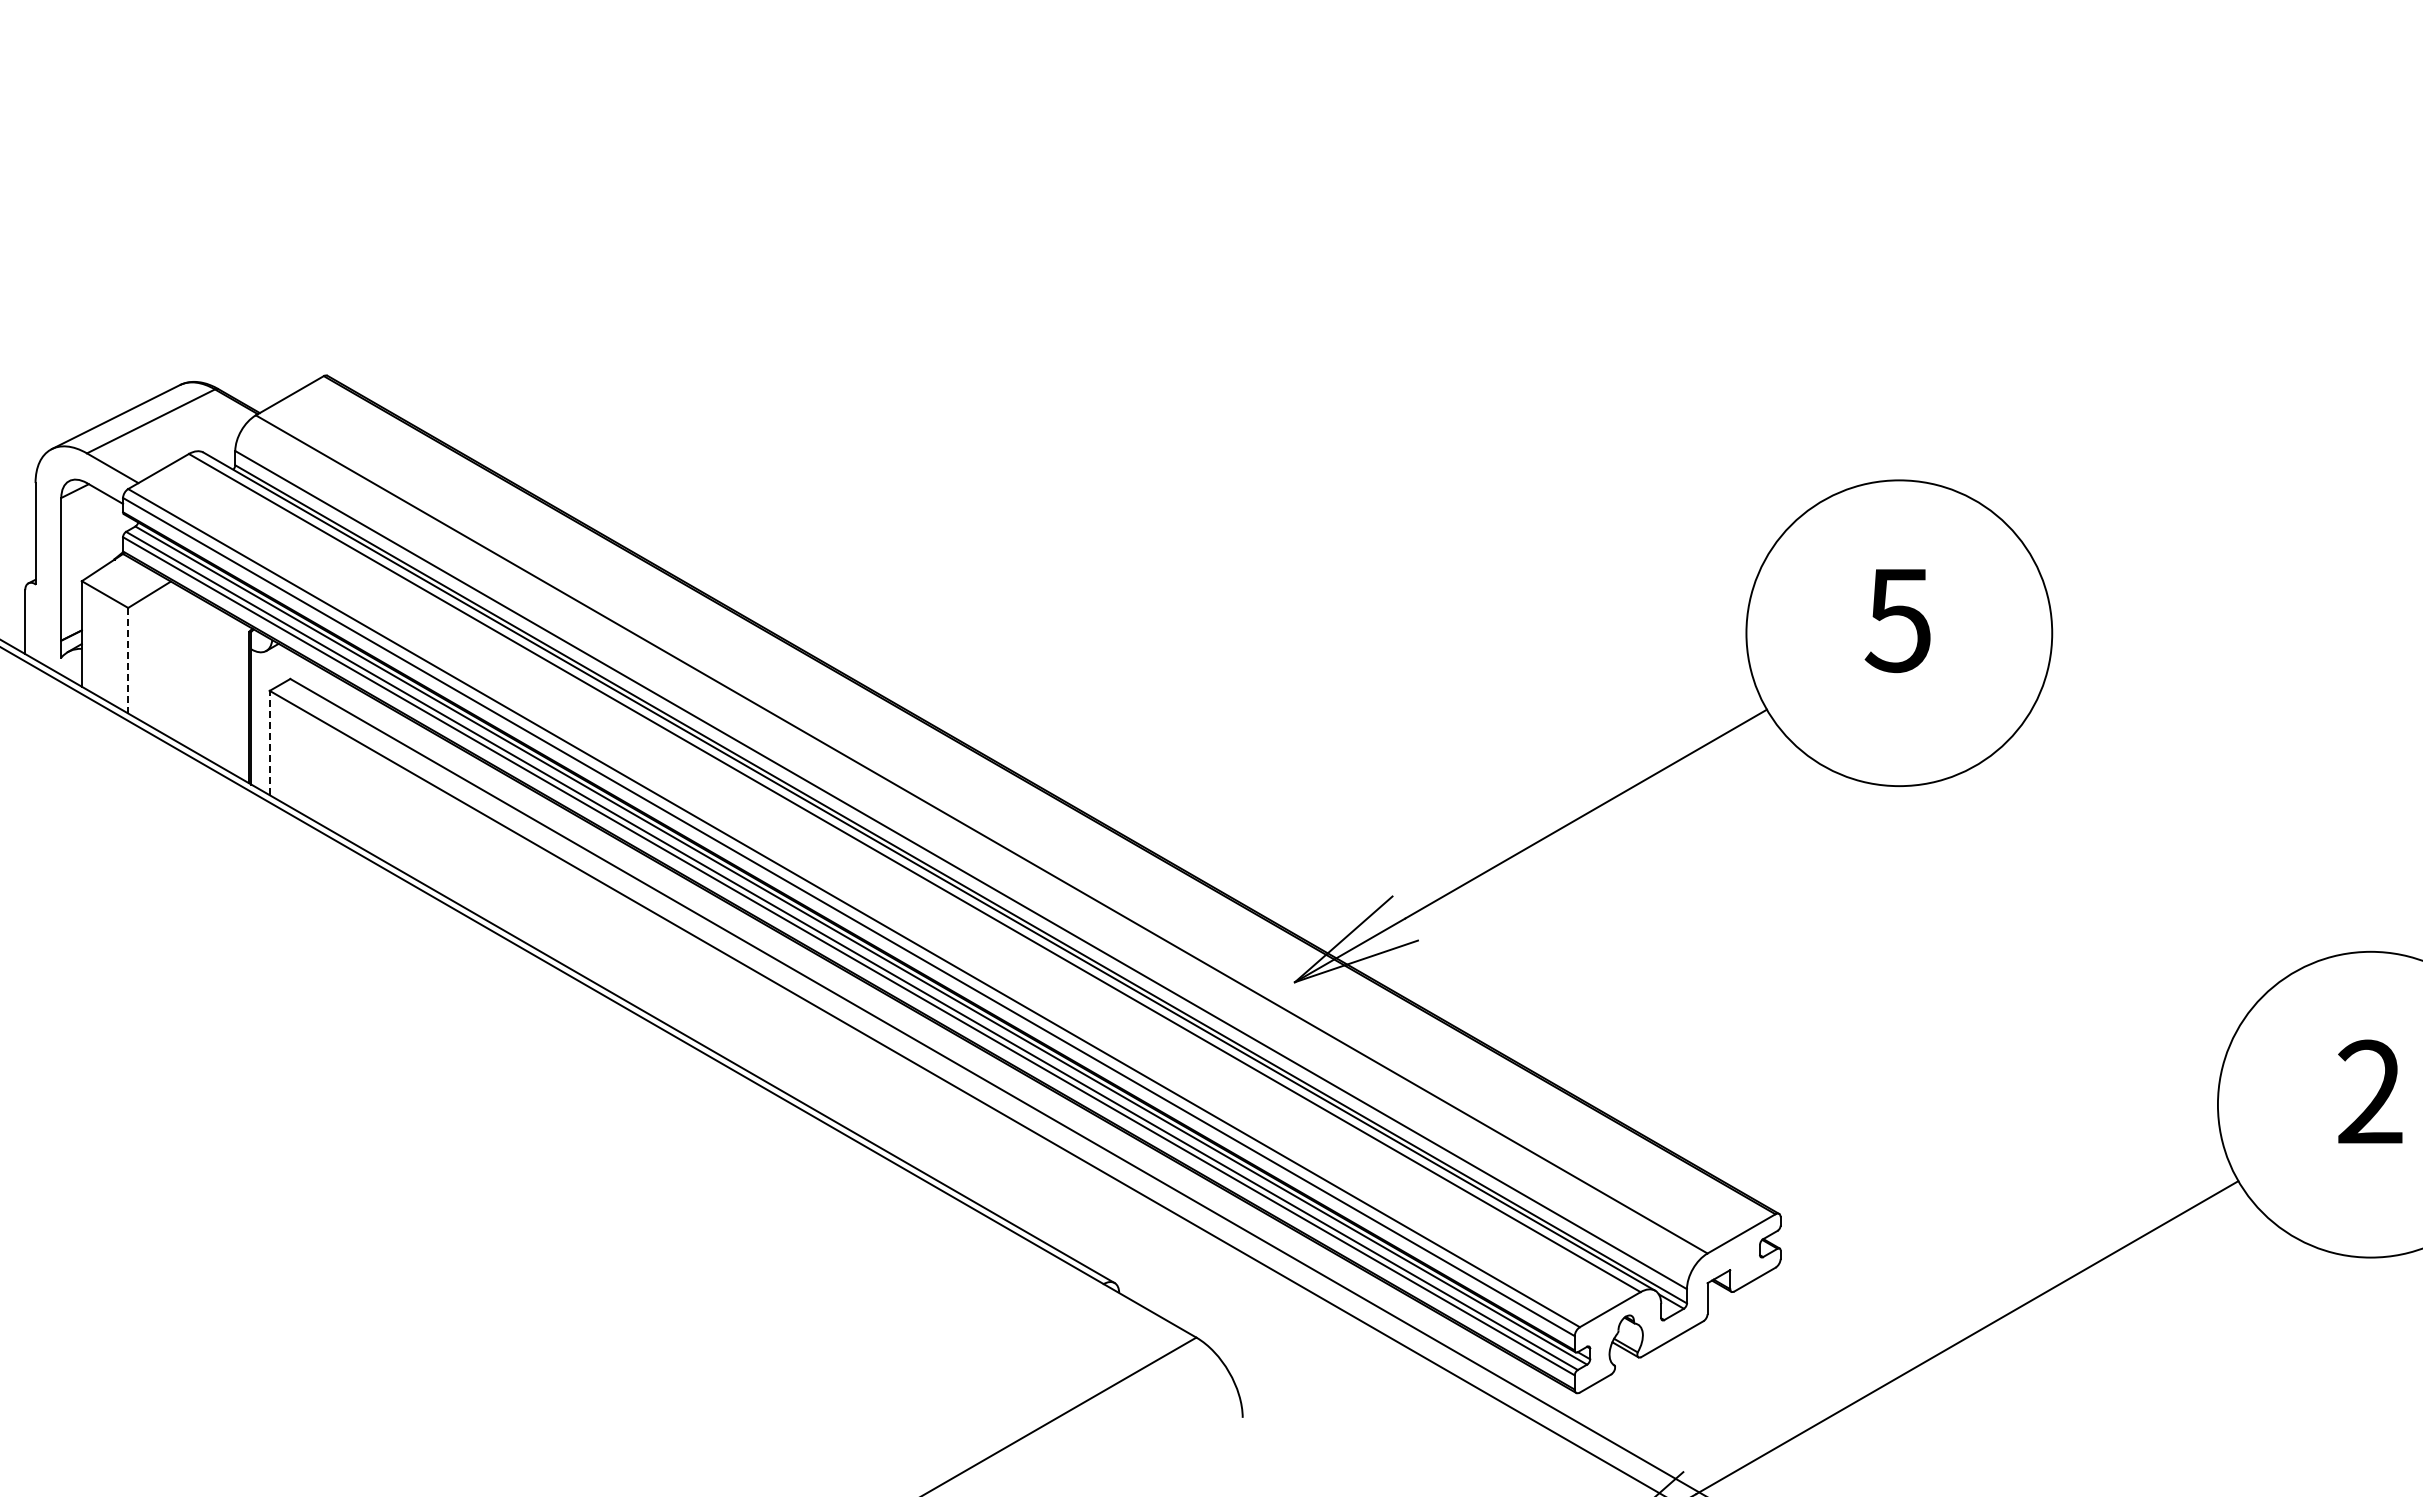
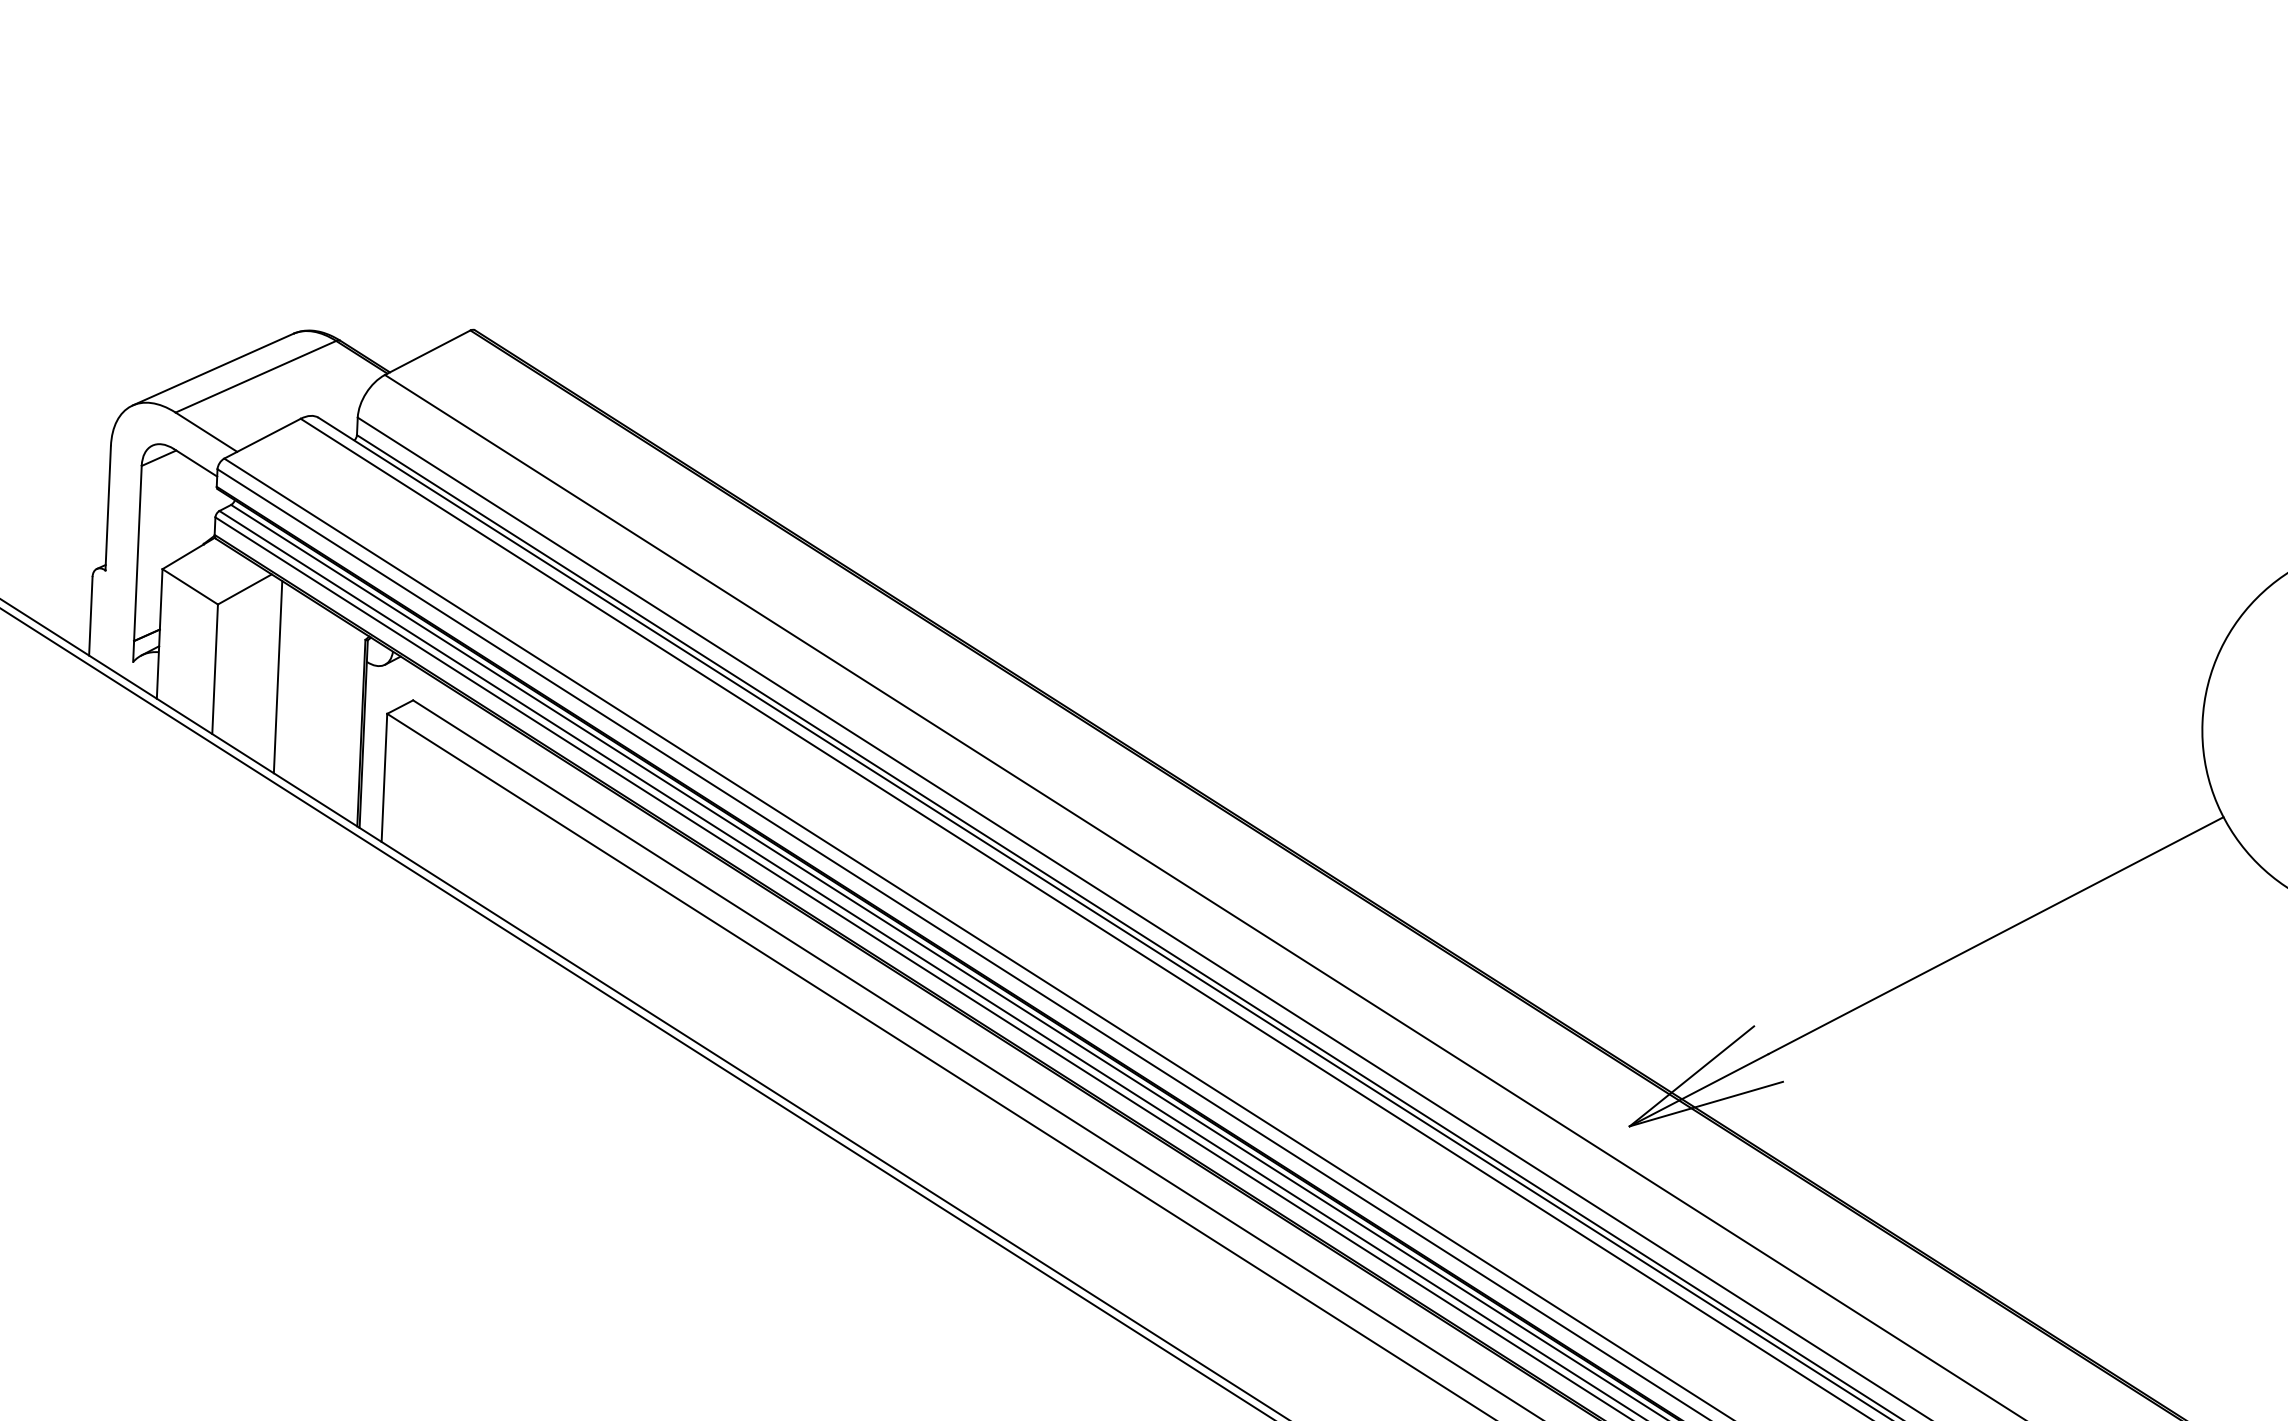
line: (128, 660) -> (215, 669), dashed -> solid
line: (179, 664) -> (277, 676), added
line: (269, 742) -> (384, 777), dashed -> solid

